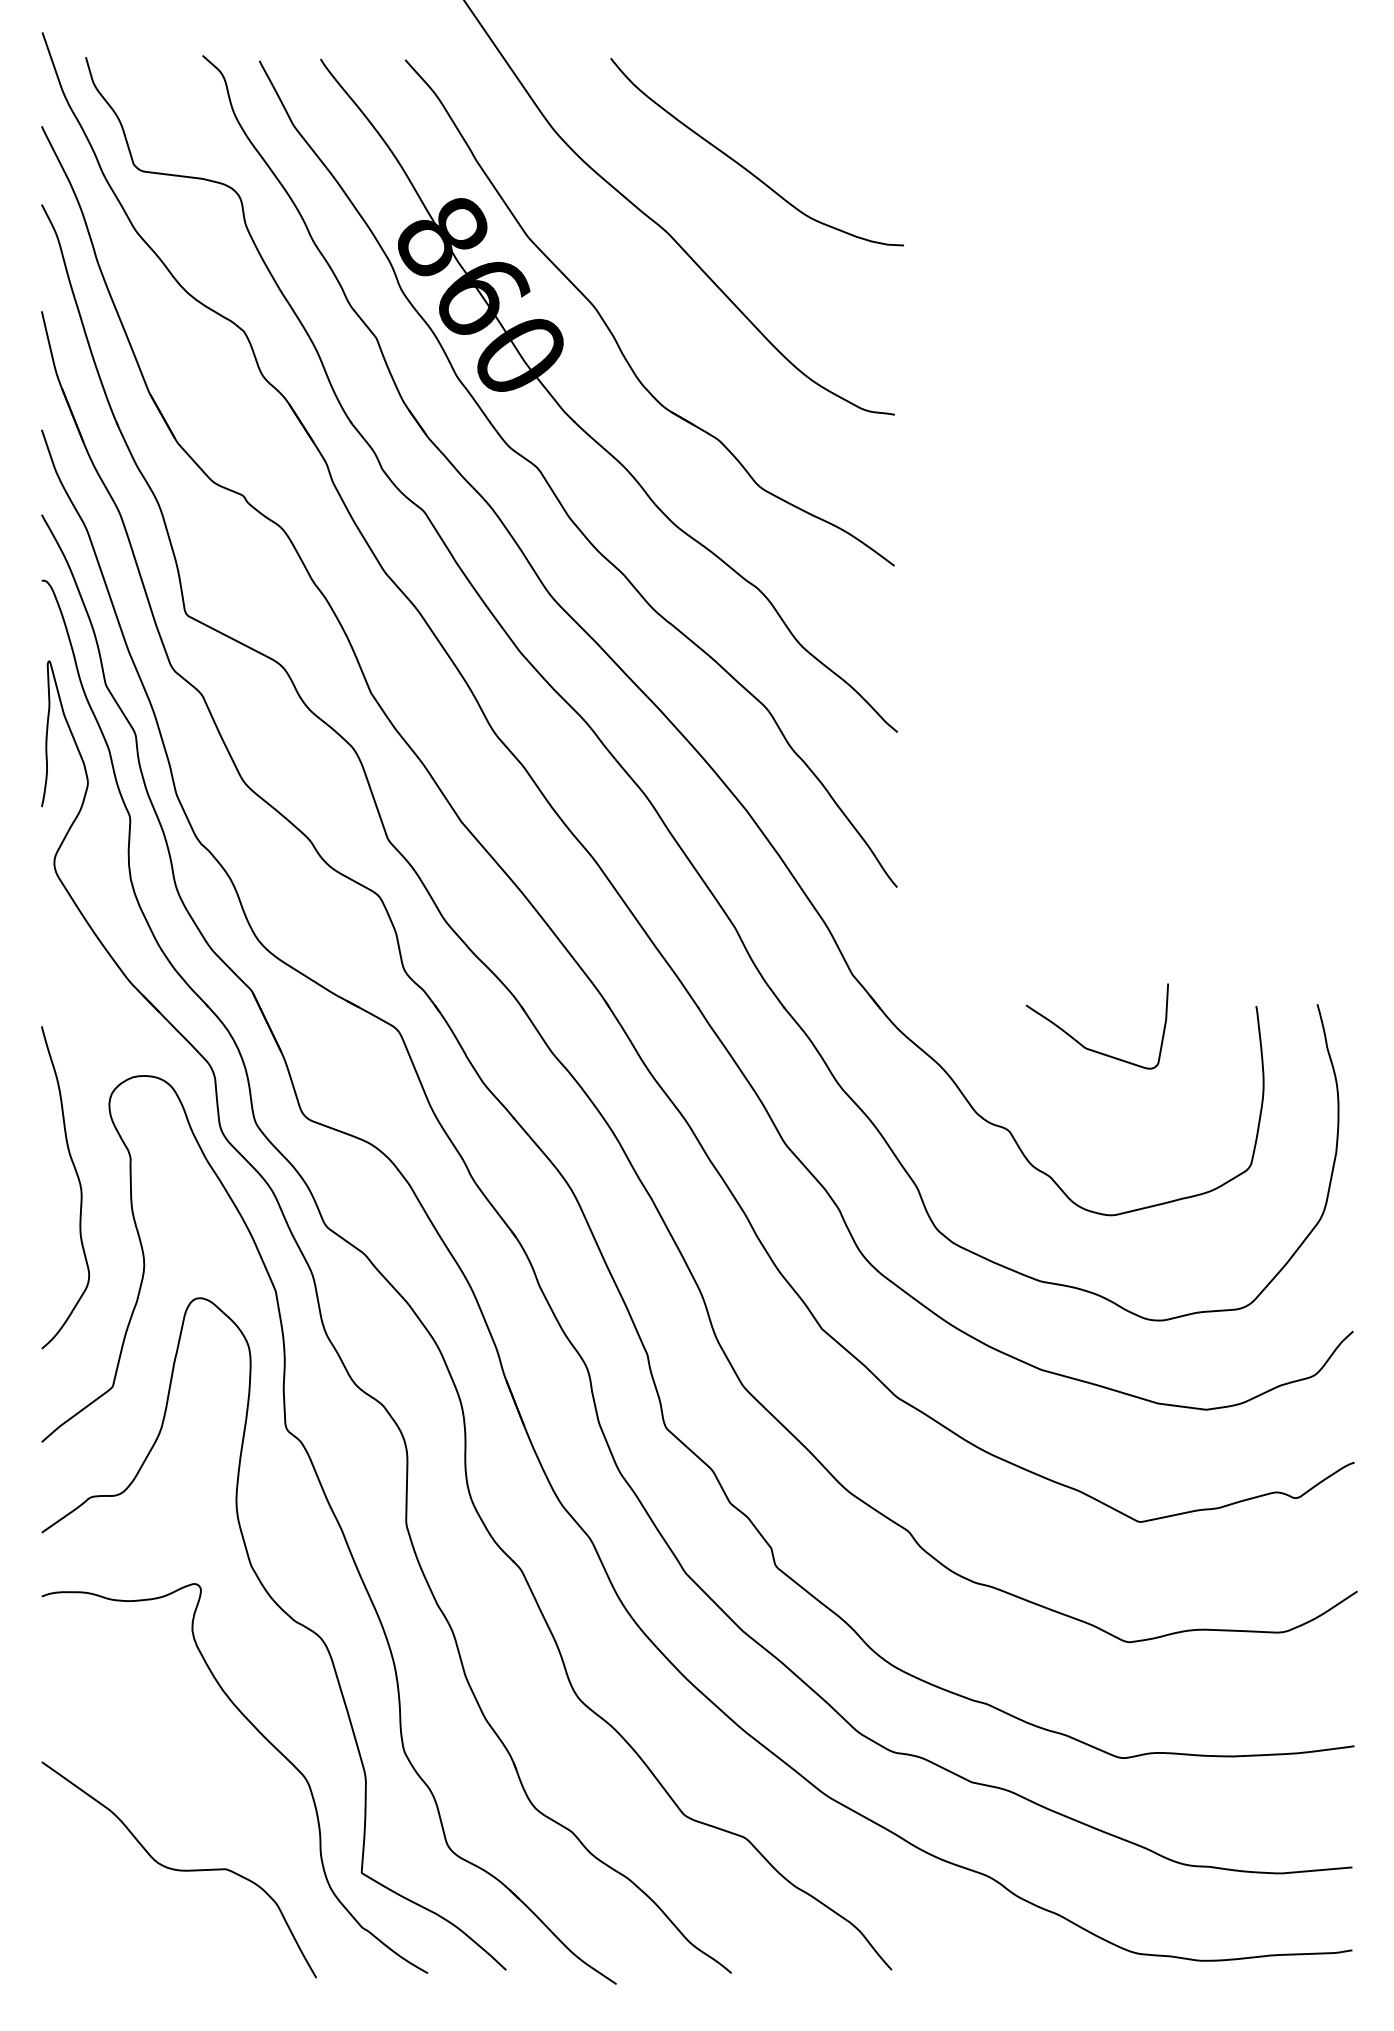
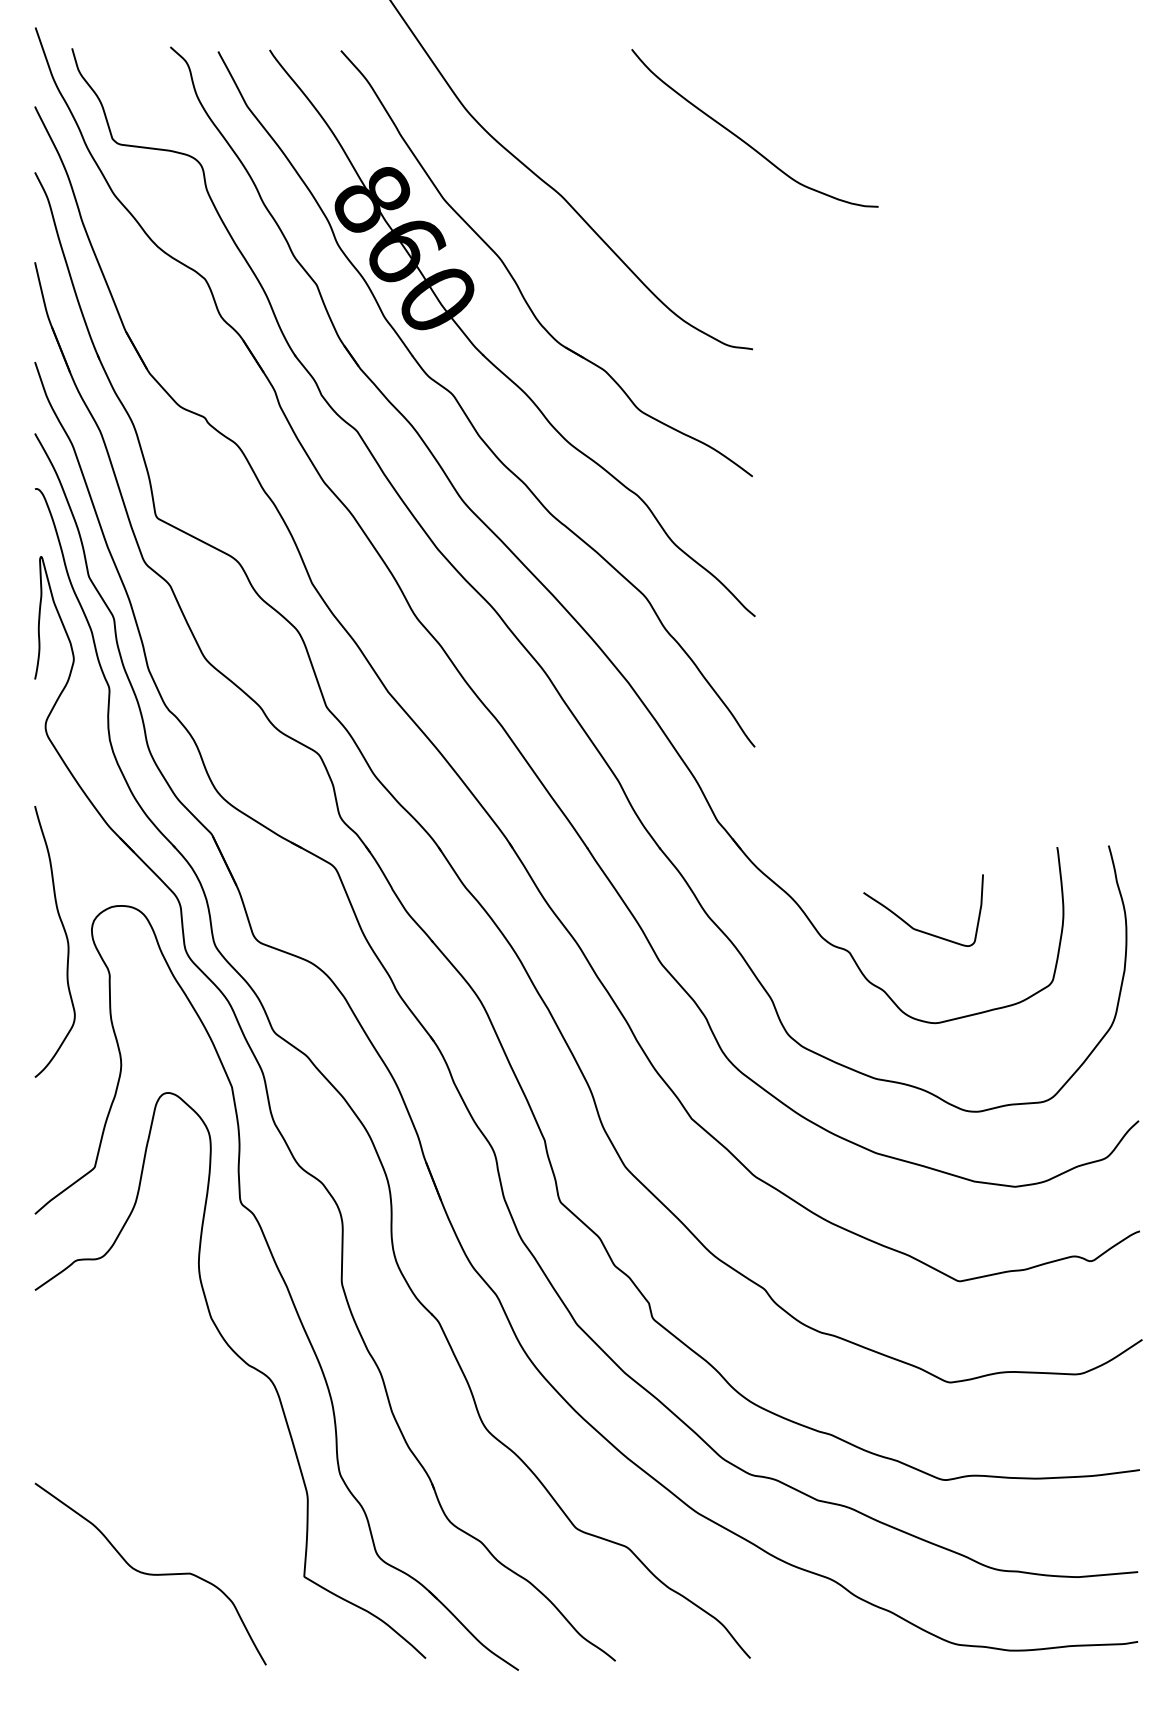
curve: (745, 167) -> (745, 141), moved
curve: (1081, 1043) -> (910, 924), moved
curve: (78, 1182) -> (65, 937), moved
curve: (269, 1743) -> (226, 1467), removed

